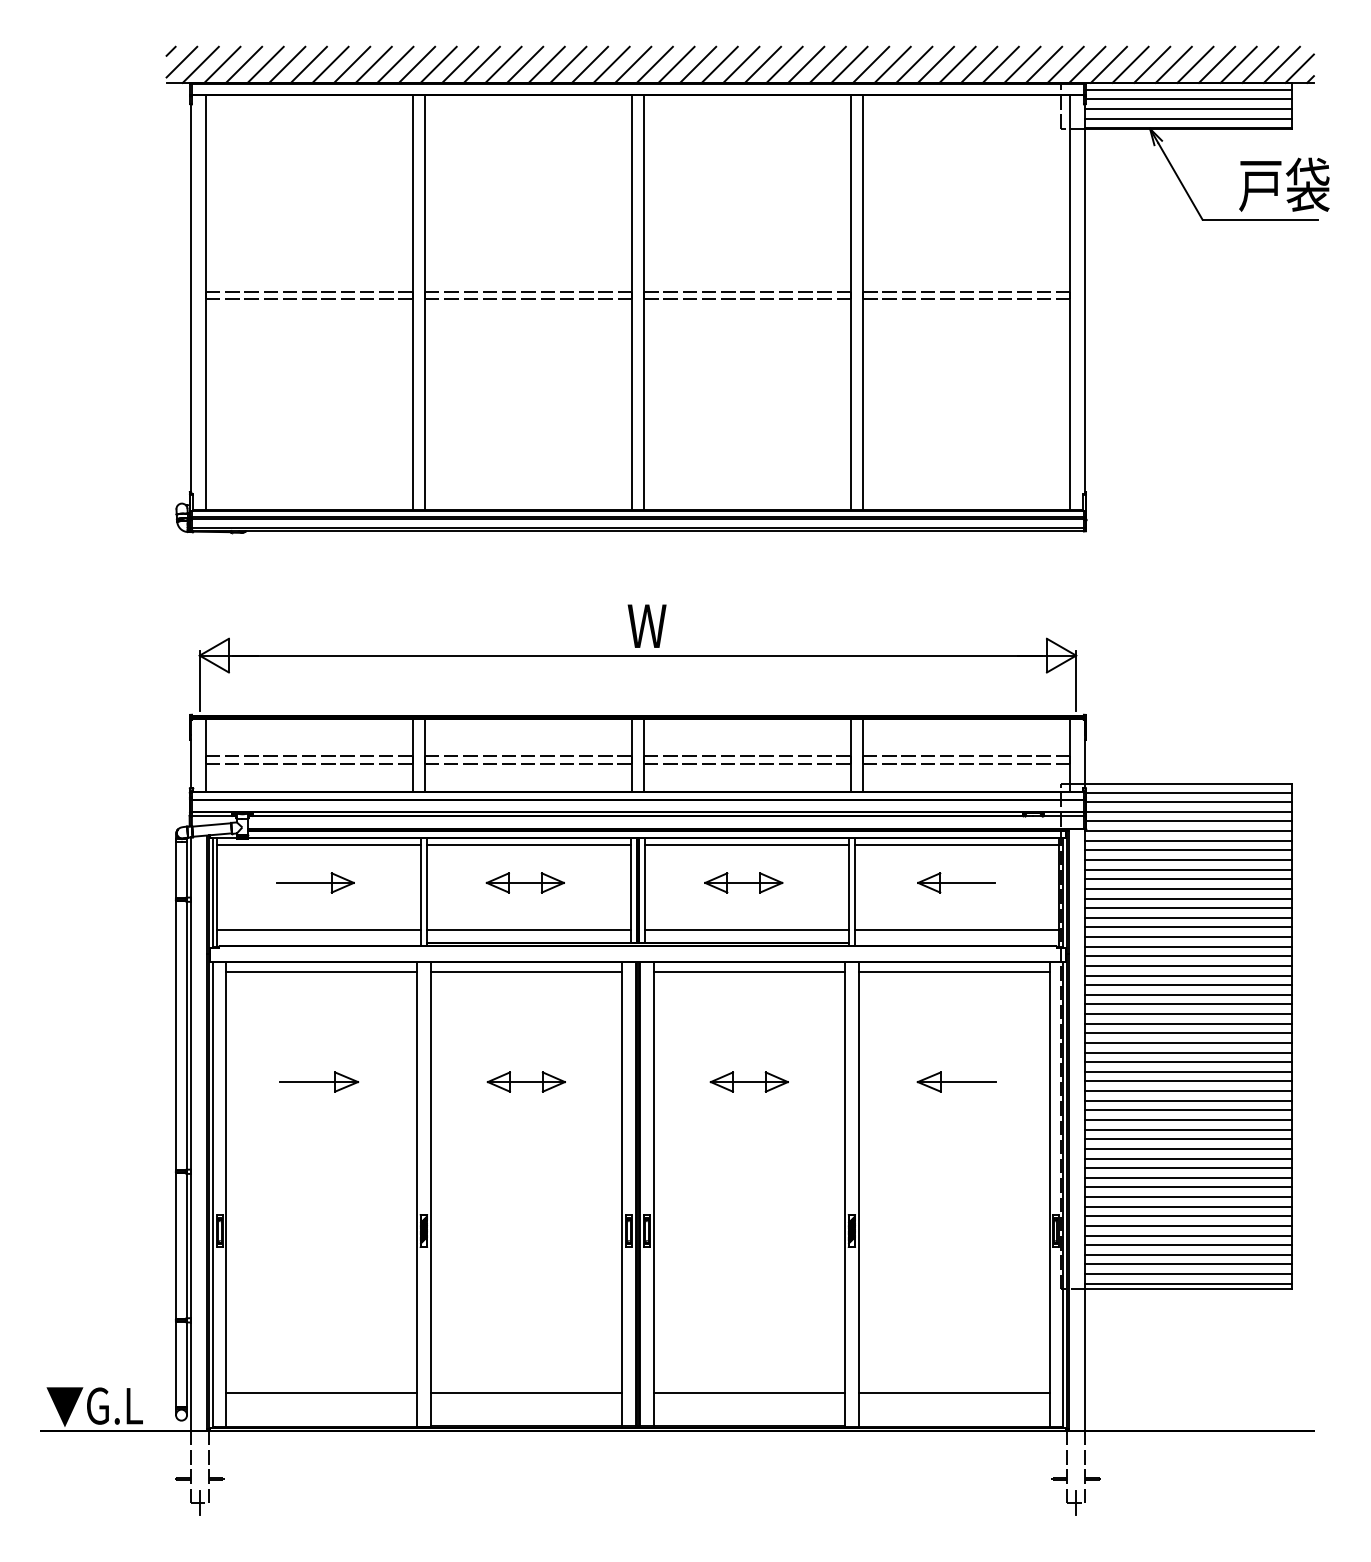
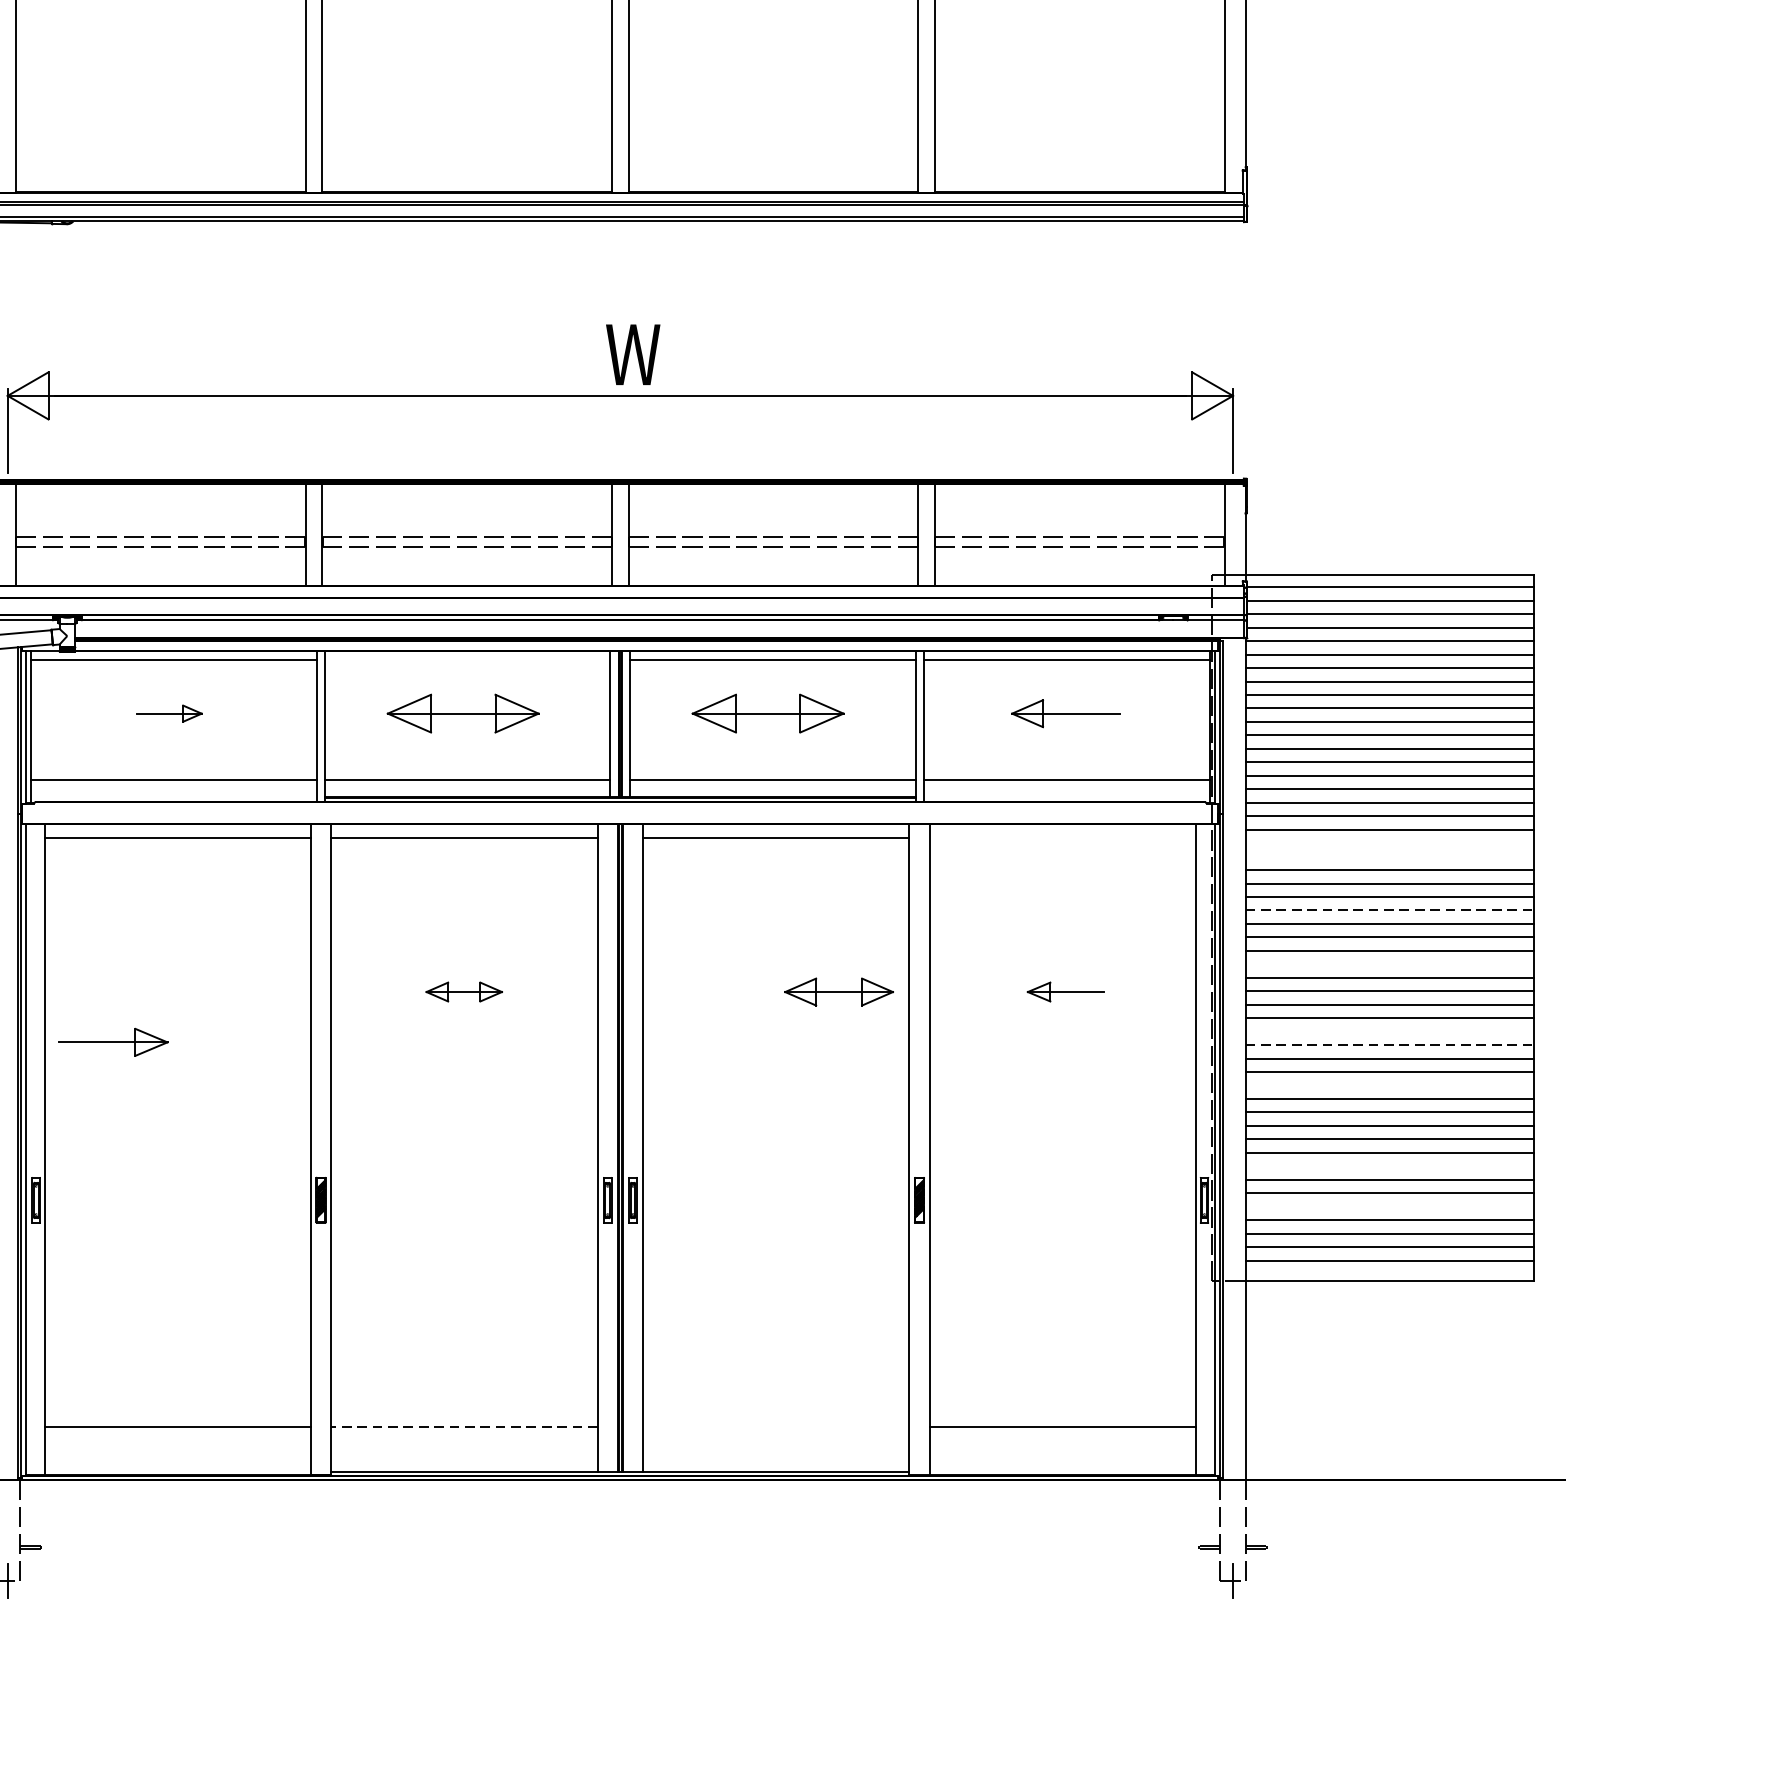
line: (528, 844) -> (467, 659), removed
part: (315, 882) -> (169, 713), size x0.6
part: (524, 882) -> (461, 713), size x1.4
part: (743, 882) -> (767, 713), size x1.4
line: (954, 971) -> (1062, 837), removed
line: (1188, 975) -> (1390, 843), removed
line: (1188, 985) -> (1390, 857), removed
line: (1188, 1023) -> (1390, 910), solid -> dashed
line: (1188, 1062) -> (1390, 964), removed
part: (319, 1081) -> (113, 1041), moved
part: (525, 1081) -> (463, 991), size x0.7
part: (748, 1081) -> (837, 991), moved
part: (956, 1081) -> (1065, 991), size x0.7
line: (1188, 1110) -> (1390, 1031), removed
line: (1188, 1120) -> (1390, 1045), solid -> dashed
line: (1188, 1148) -> (1390, 1084), removed
line: (1188, 1206) -> (1390, 1166), removed
line: (1188, 1235) -> (1390, 1206), removed
line: (1188, 1283) -> (1390, 1273), removed
line: (525, 1393) -> (463, 1427), solid -> dashed
line: (749, 1393) -> (776, 1427), removed

